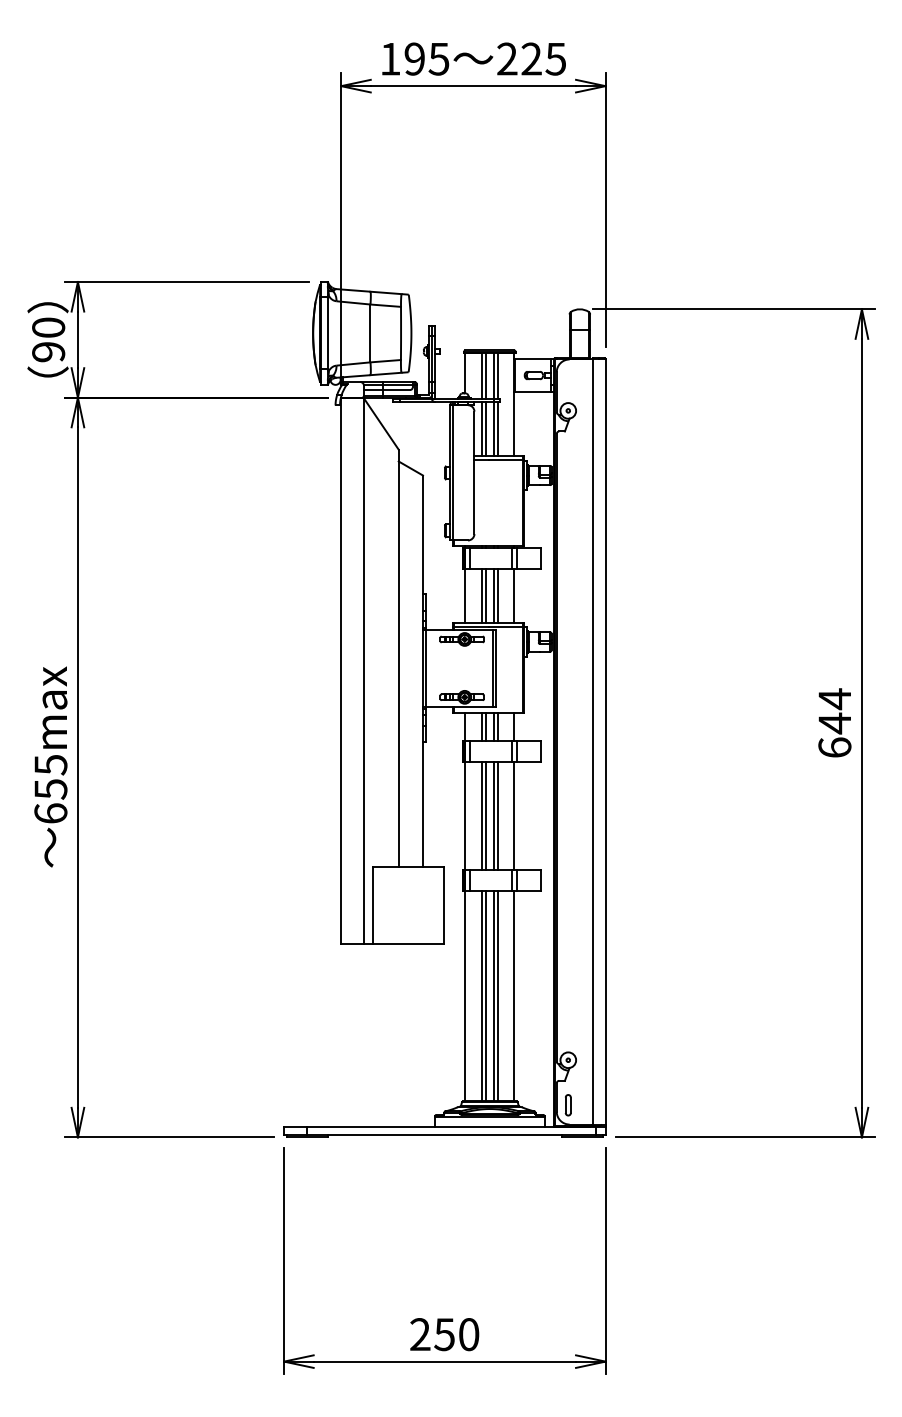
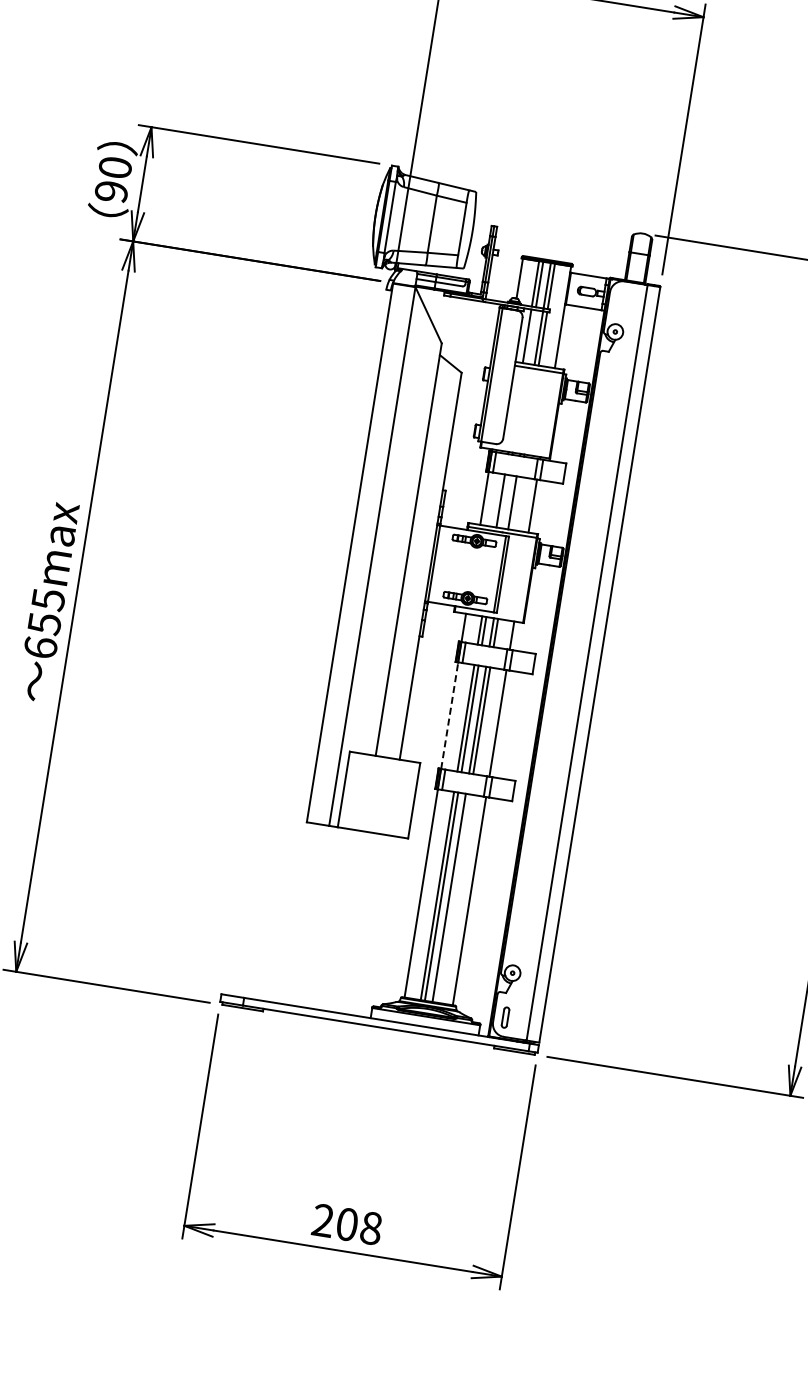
line: (486, 428) -> (531, 336), removed
line: (486, 595) -> (505, 501), removed
line: (497, 595) -> (516, 503), removed
line: (465, 815) -> (449, 715), solid -> dashed
line: (497, 995) -> (452, 898), removed
text: (456, 1334) -> (358, 1226), 250 -> 208

